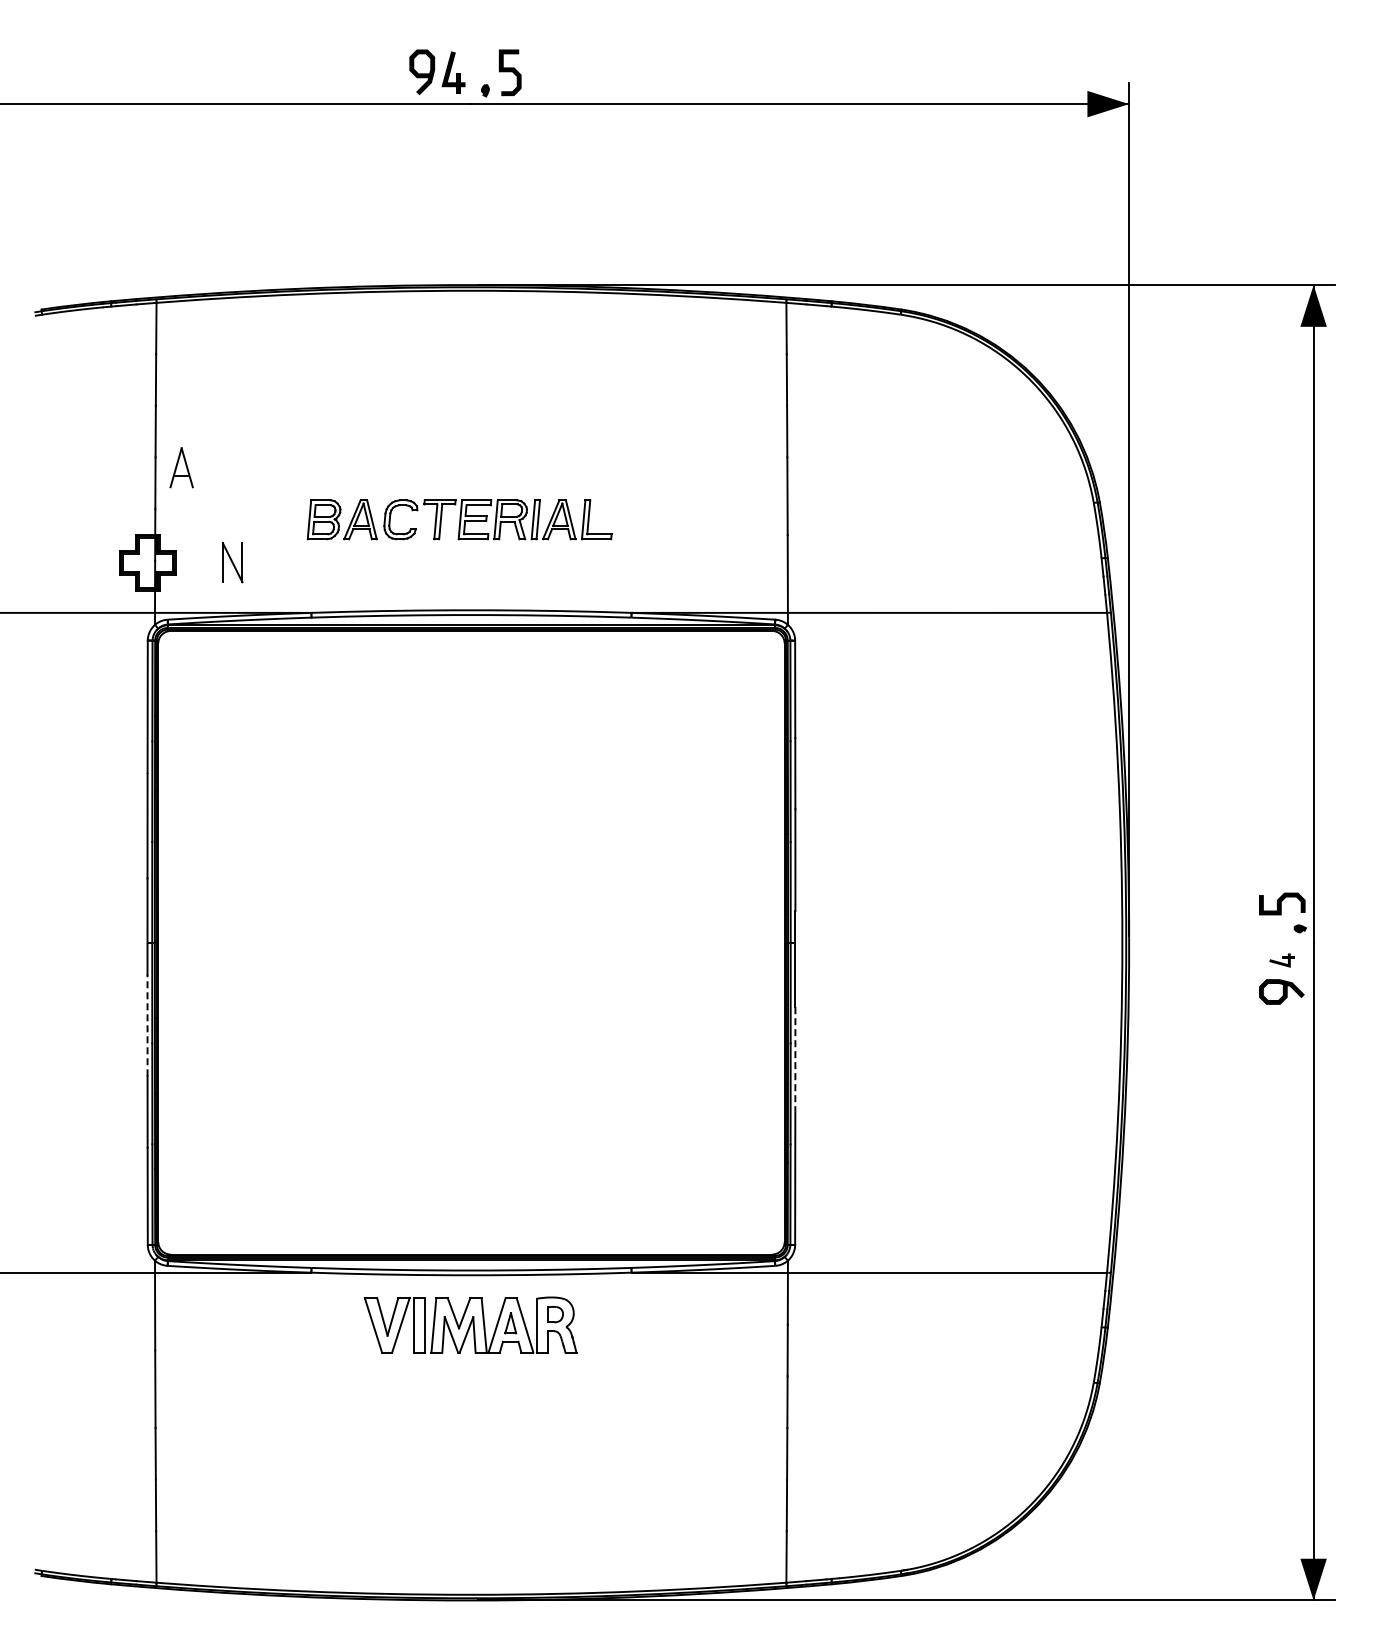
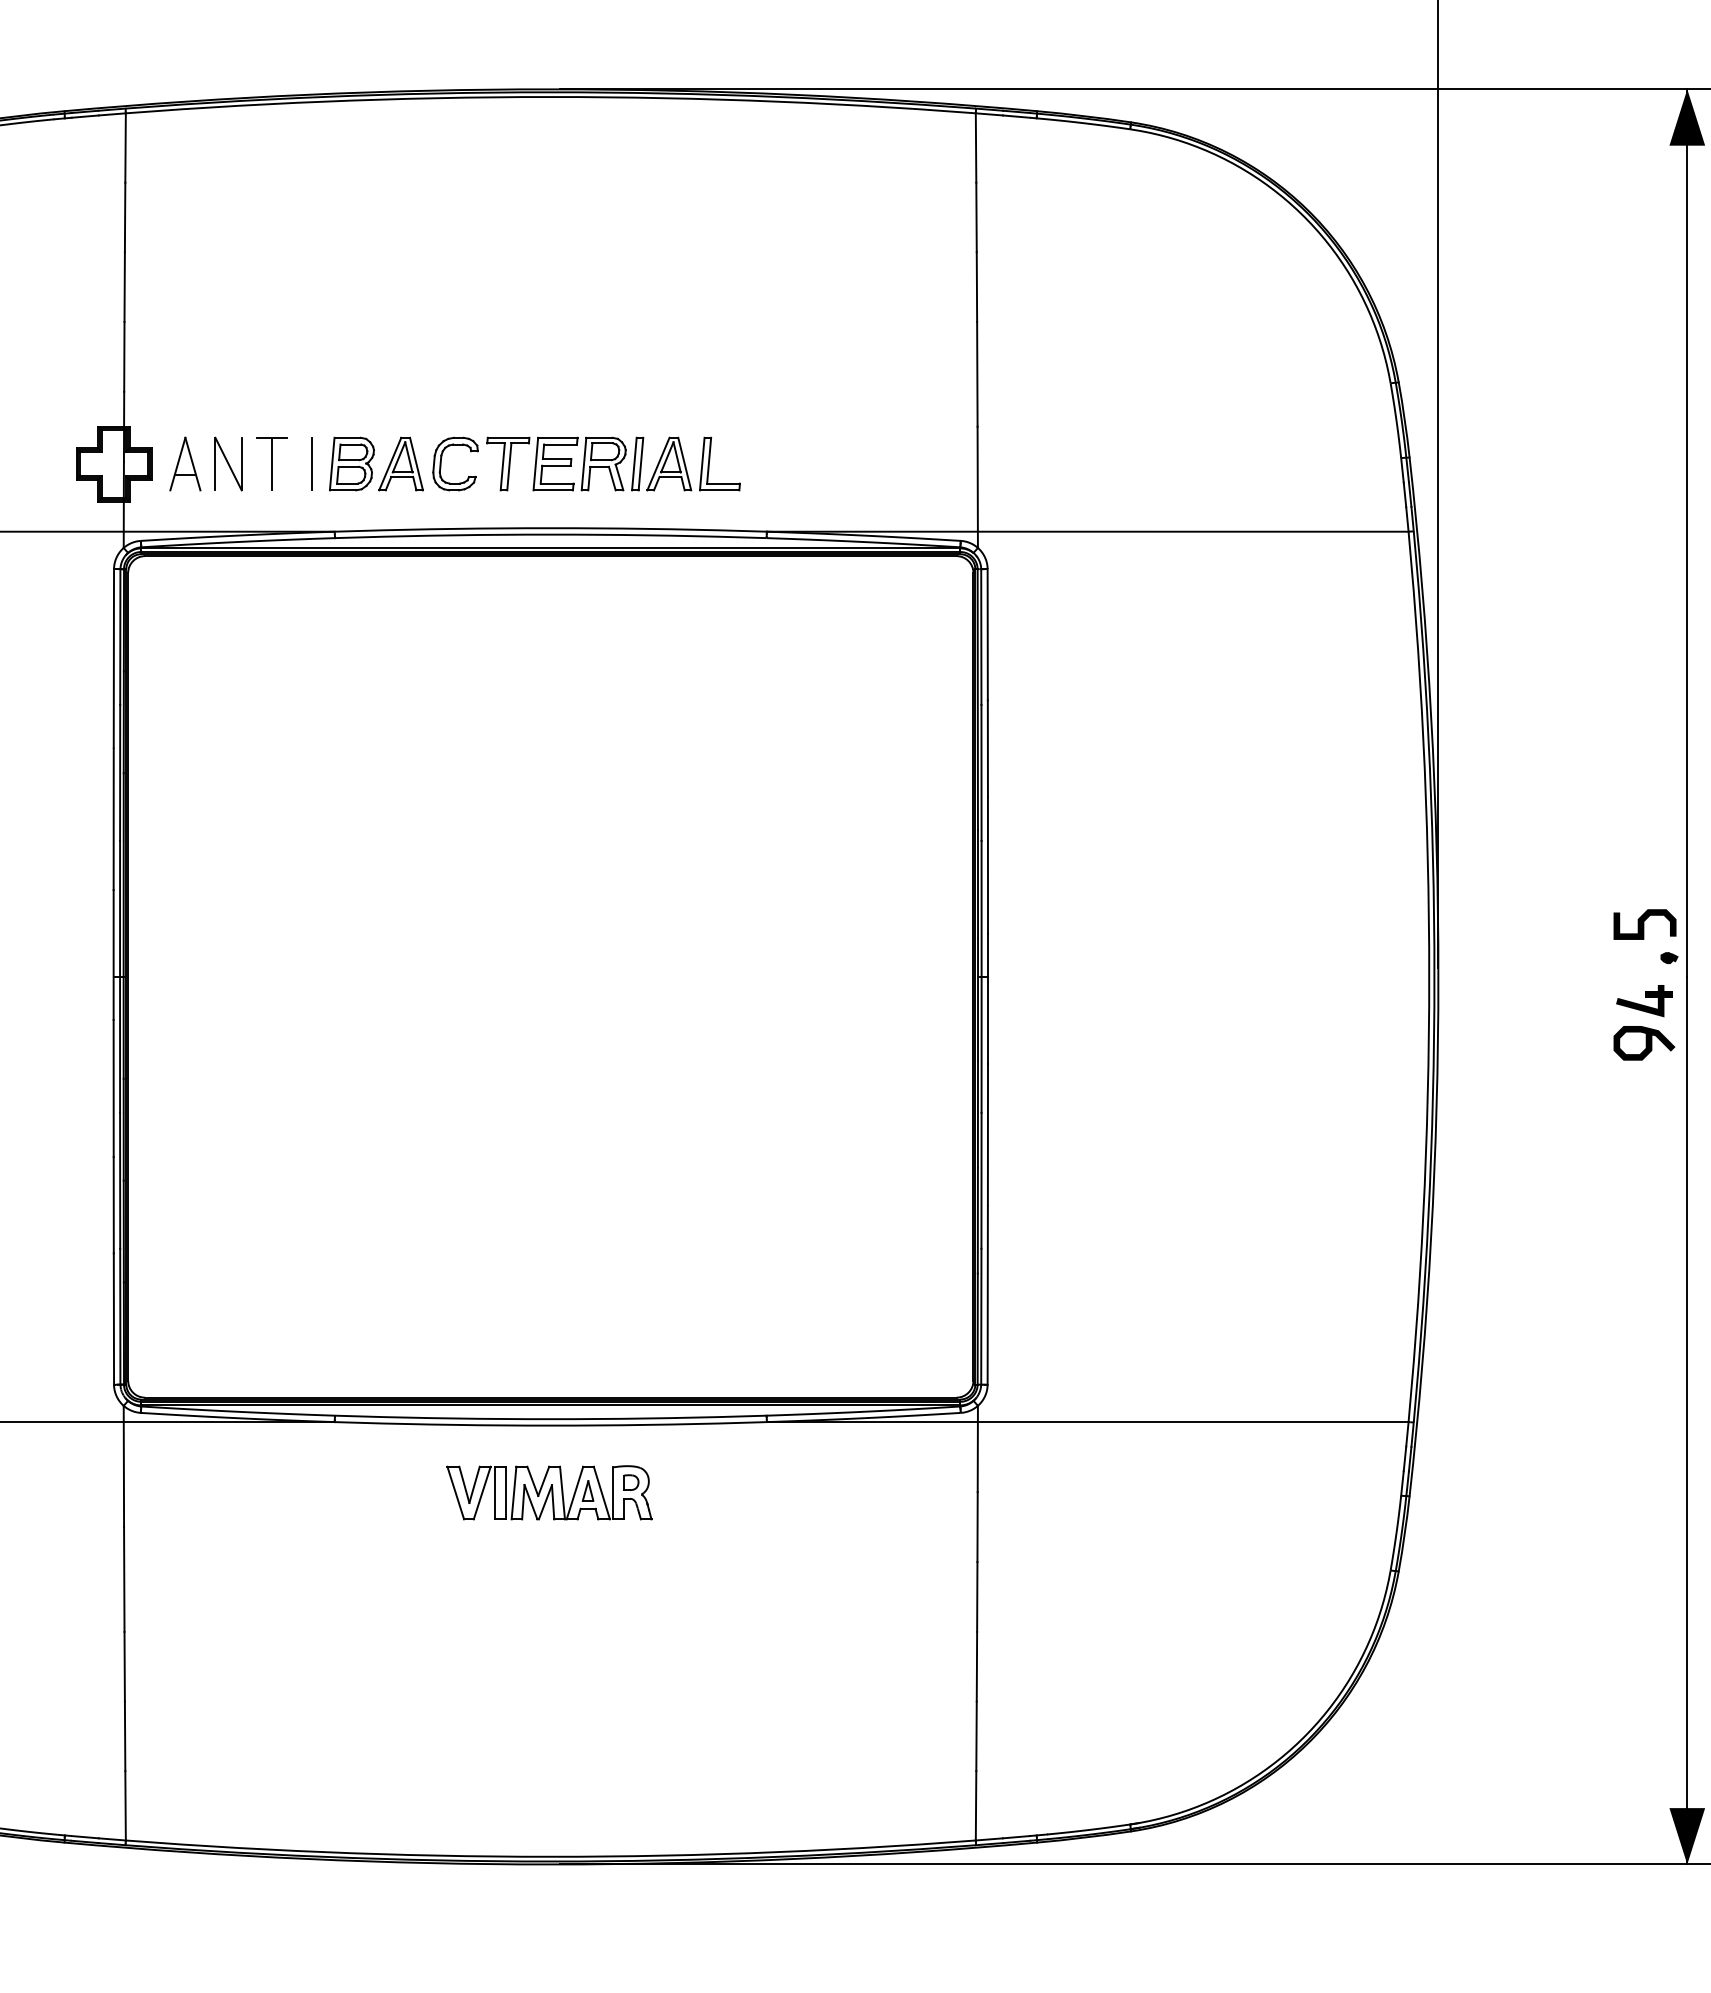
part: (181, 467) -> (185, 463), moved
part: (459, 519) -> (534, 463), moved
part: (264, 562) -> (271, 463), added
line: (294, 562) -> (312, 463), added
part: (1281, 960) -> (1643, 1000), size x1.67
line: (147, 1025) -> (113, 1088), dashed -> solid
line: (795, 1060) -> (988, 1135), dashed -> solid
part: (469, 1324) -> (548, 1492), size x0.71

